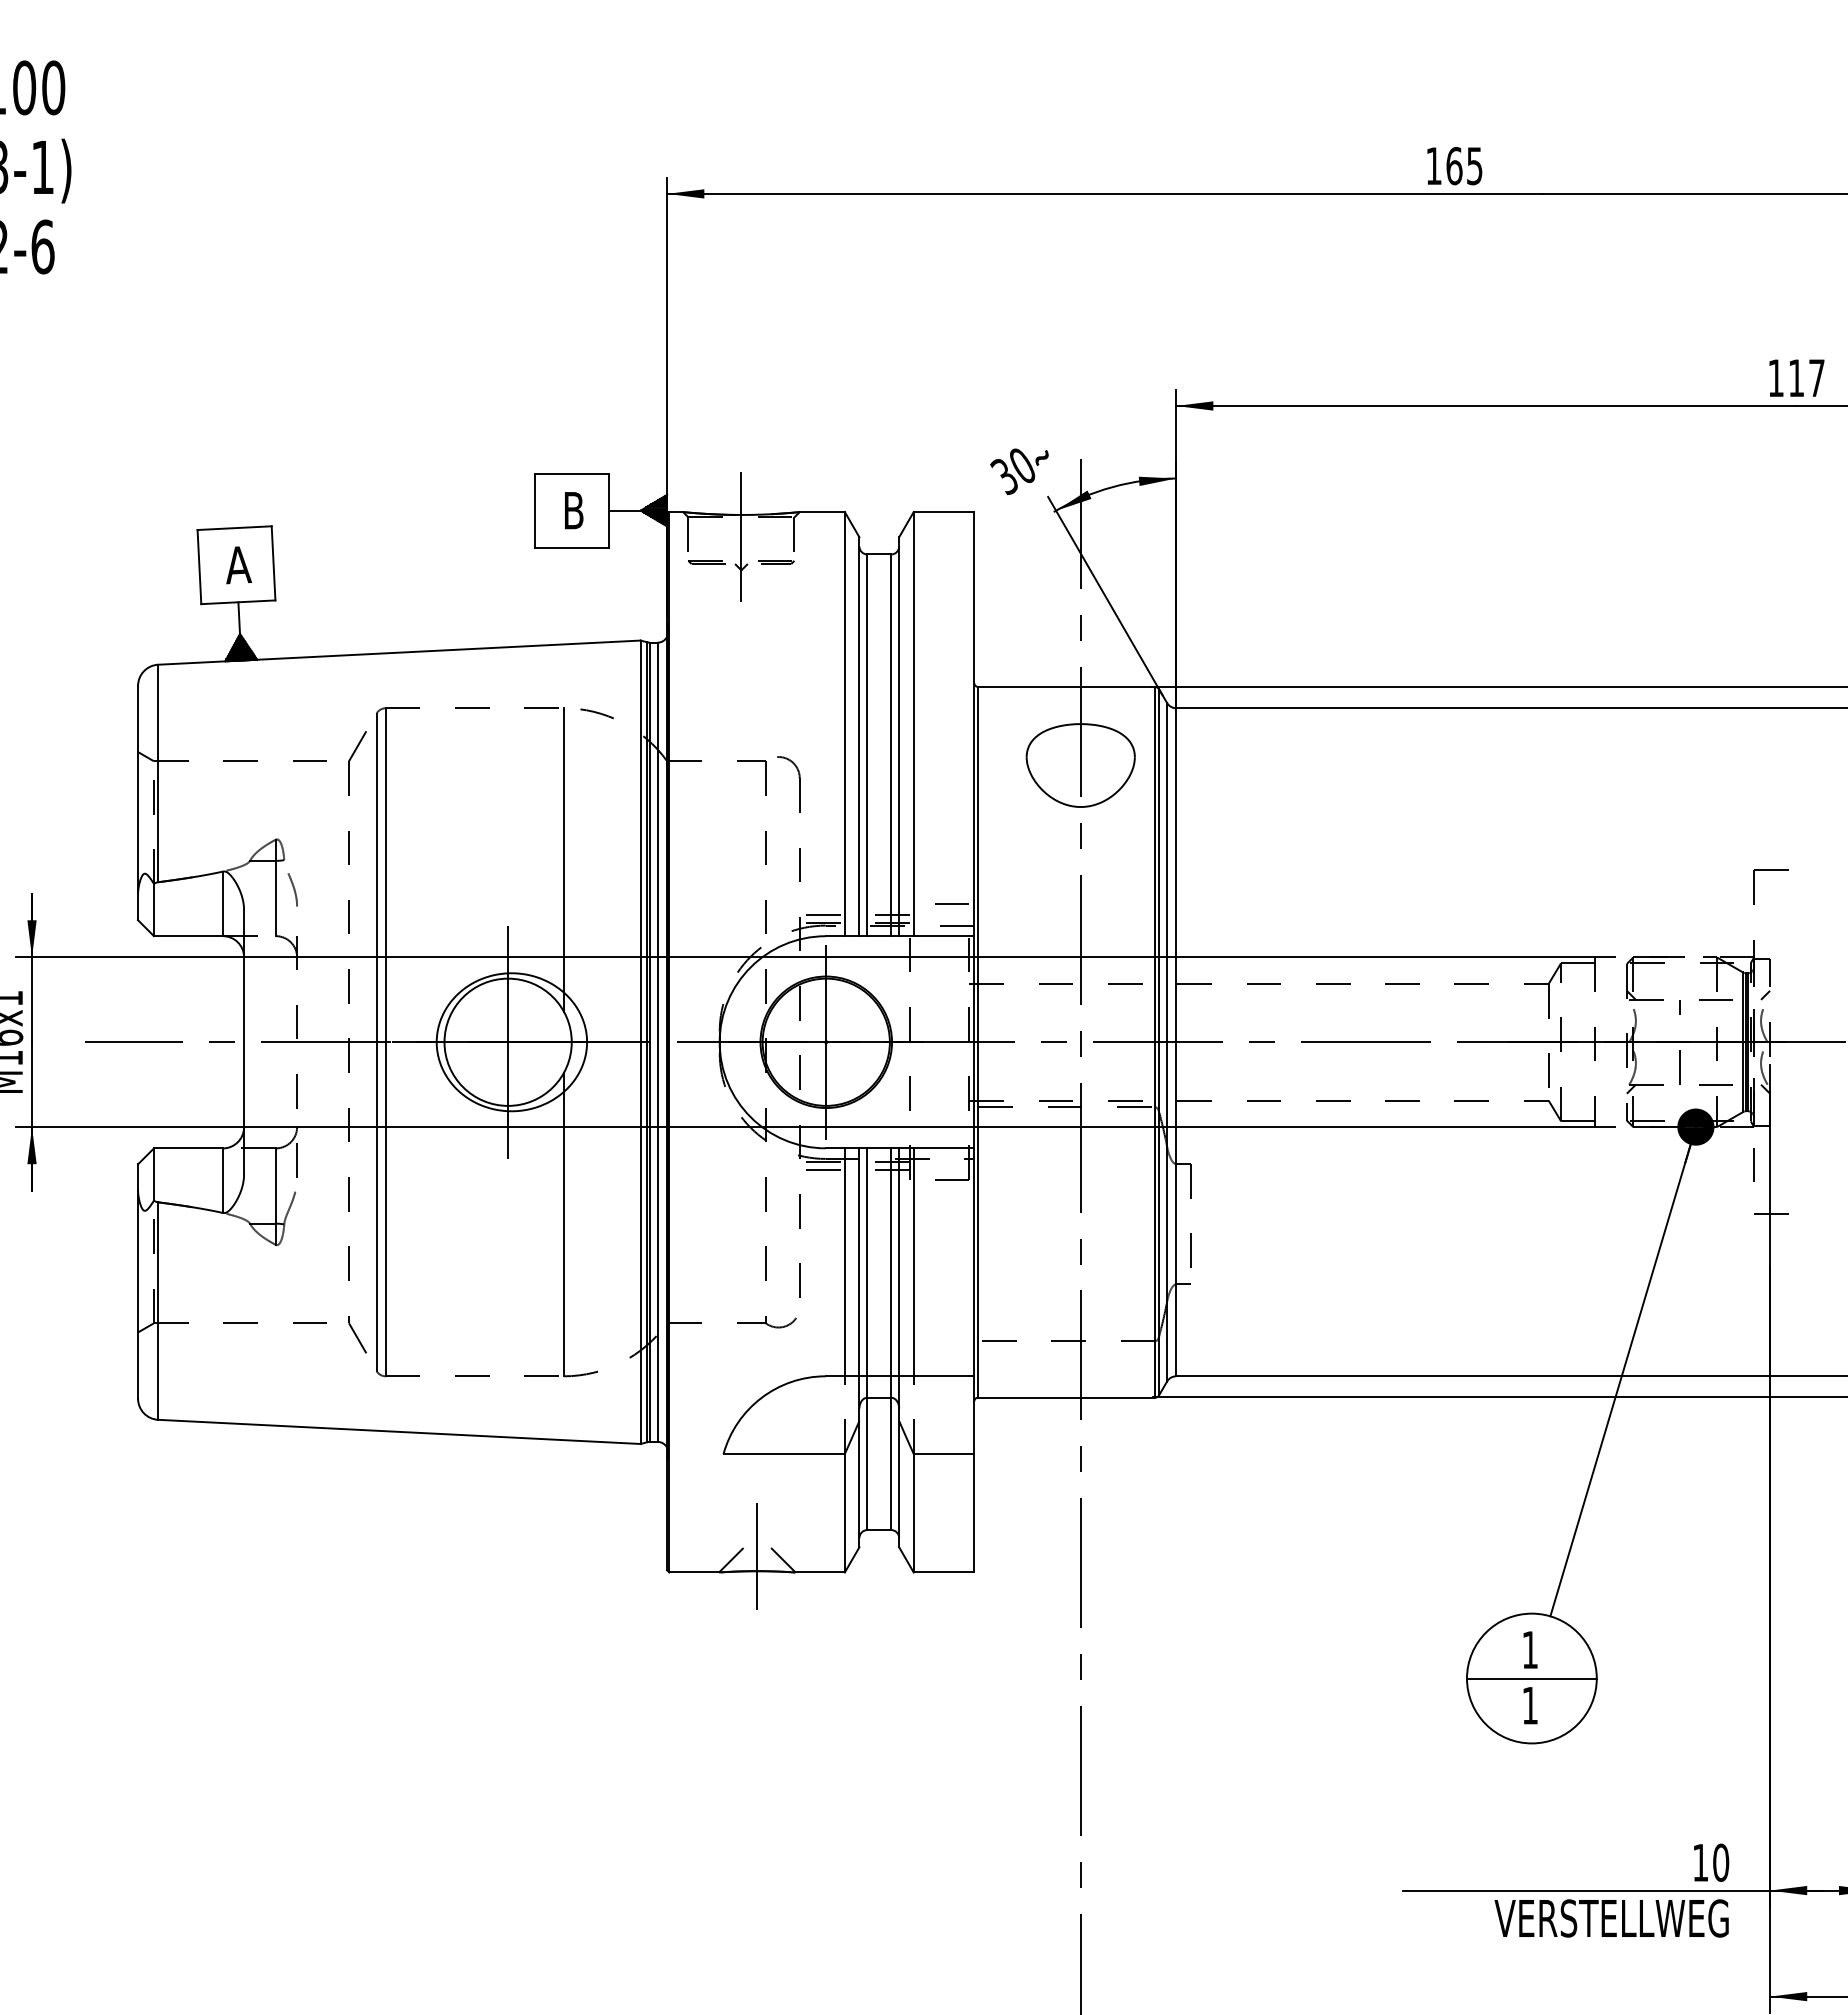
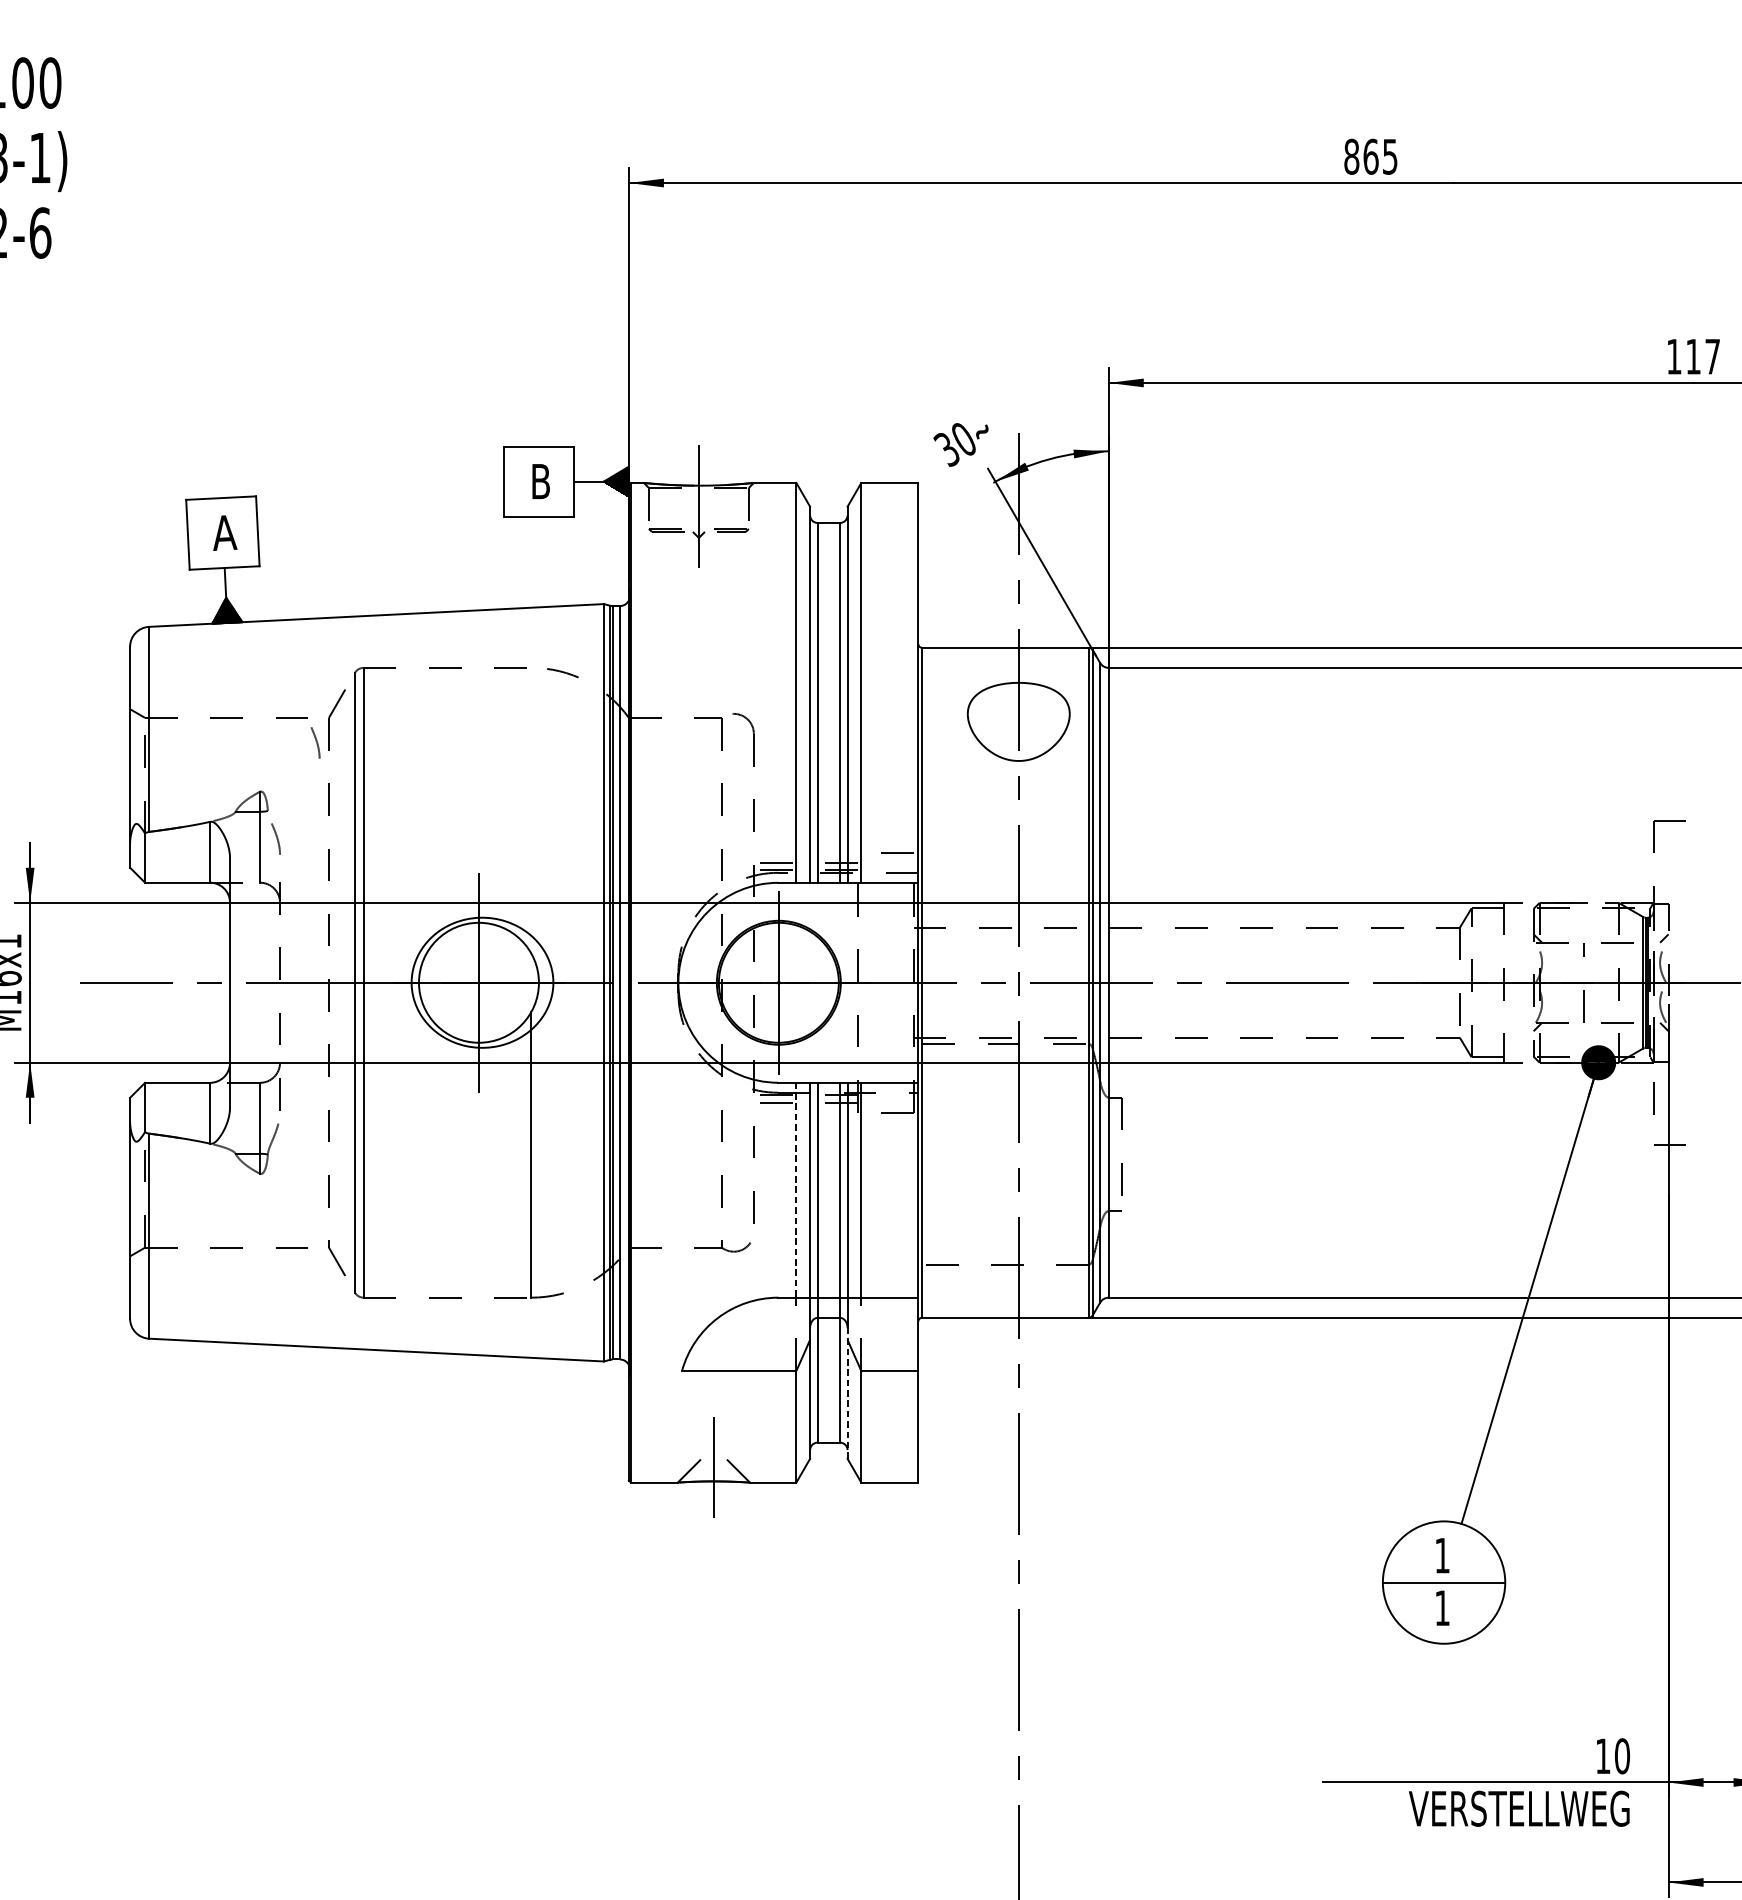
text: (1434, 166) -> (1352, 157), 165 -> 865
curve: (335, 787) -> (316, 742), added
line: (563, 859) -> (531, 810), removed
line: (844, 1262) -> (796, 1190), solid -> dashed
line: (899, 1477) -> (847, 1393), solid -> dashed

